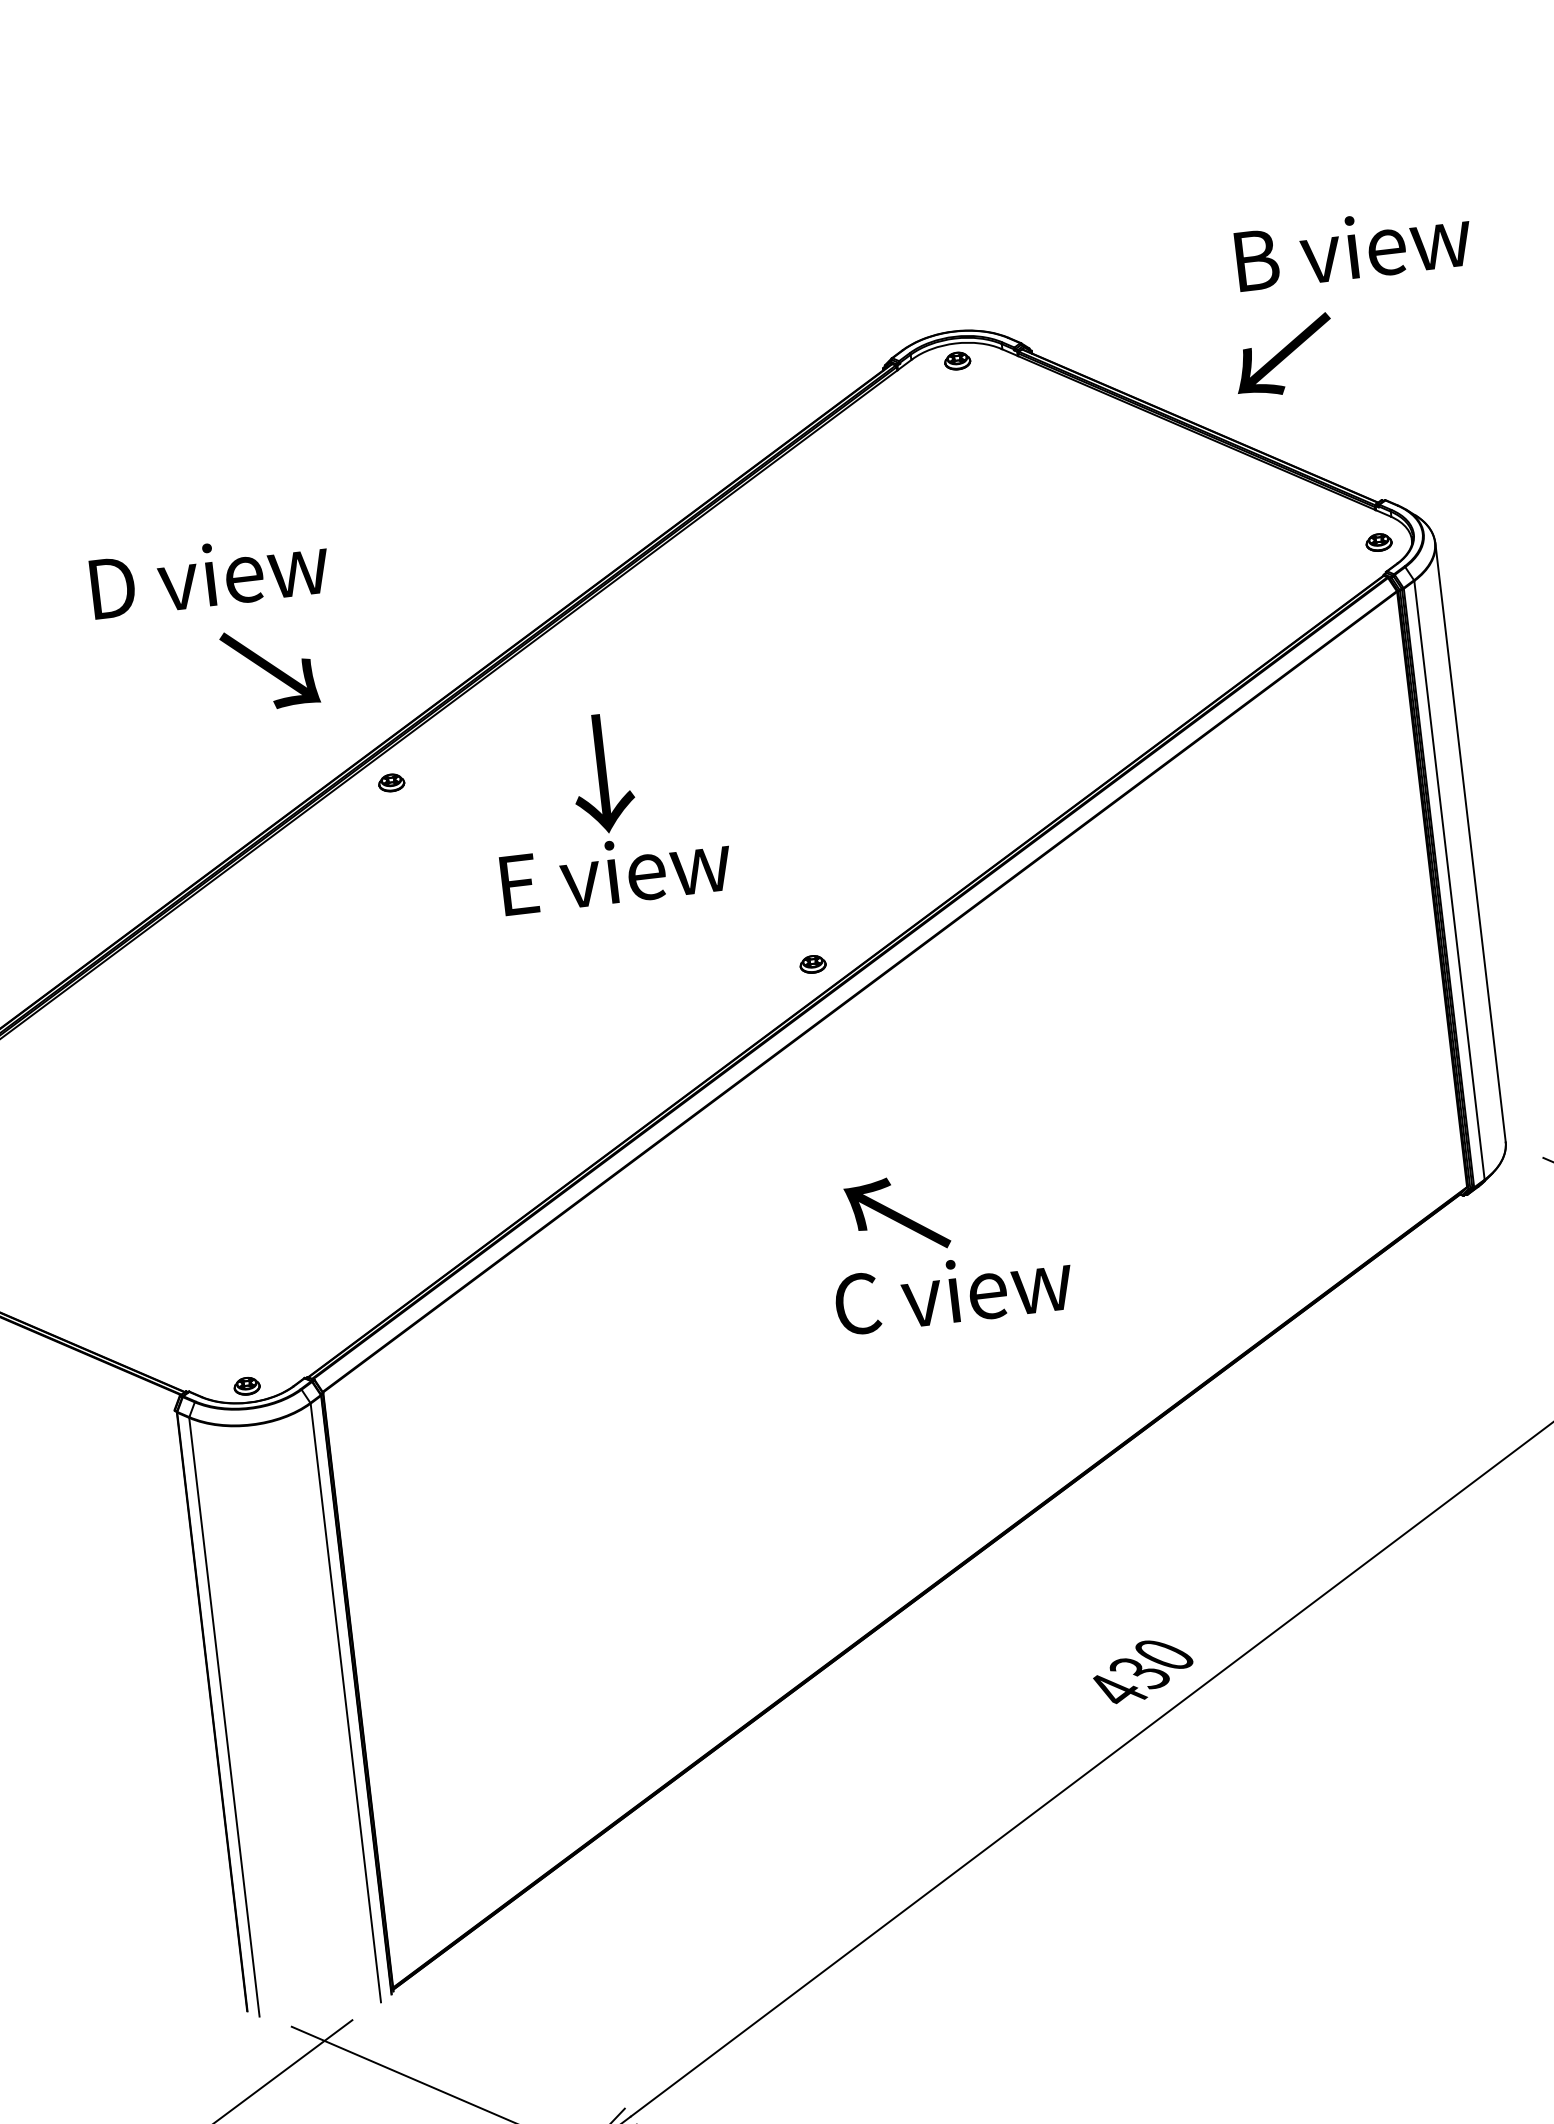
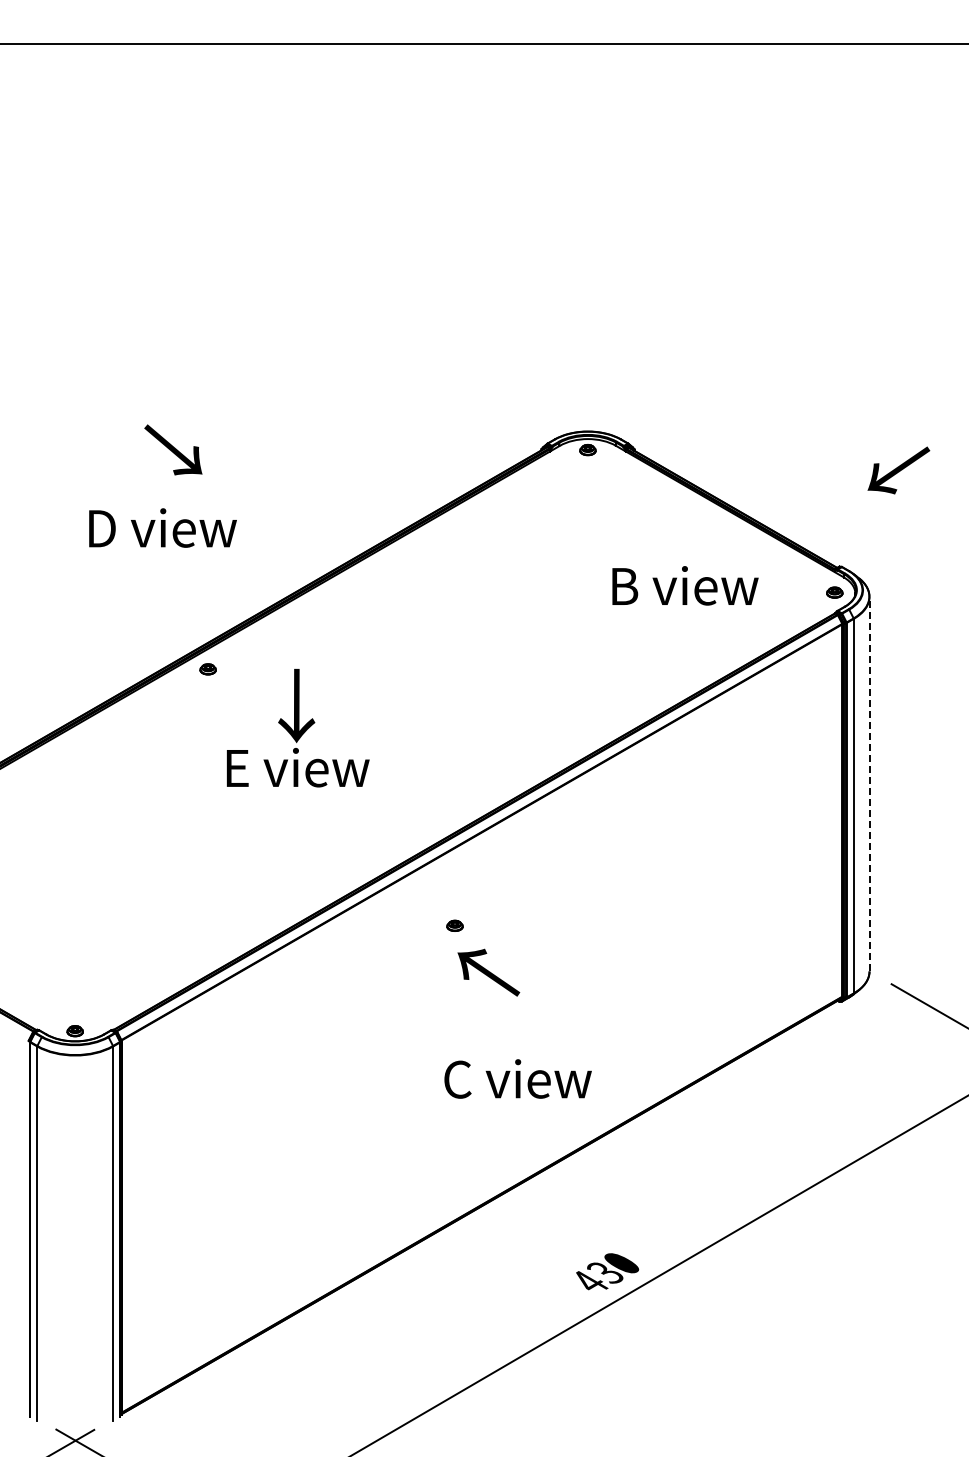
text: (1353, 247) -> (685, 585), moved
text: (1283, 355) -> (898, 470), moved
text: (208, 574) -> (162, 527), moved
text: (270, 667) -> (173, 449), moved
text: (609, 809) -> (298, 728), moved
line: (1470, 841) -> (869, 783), solid -> dashed
part: (812, 963) -> (454, 925), moved
text: (952, 1290) -> (517, 1078), moved

